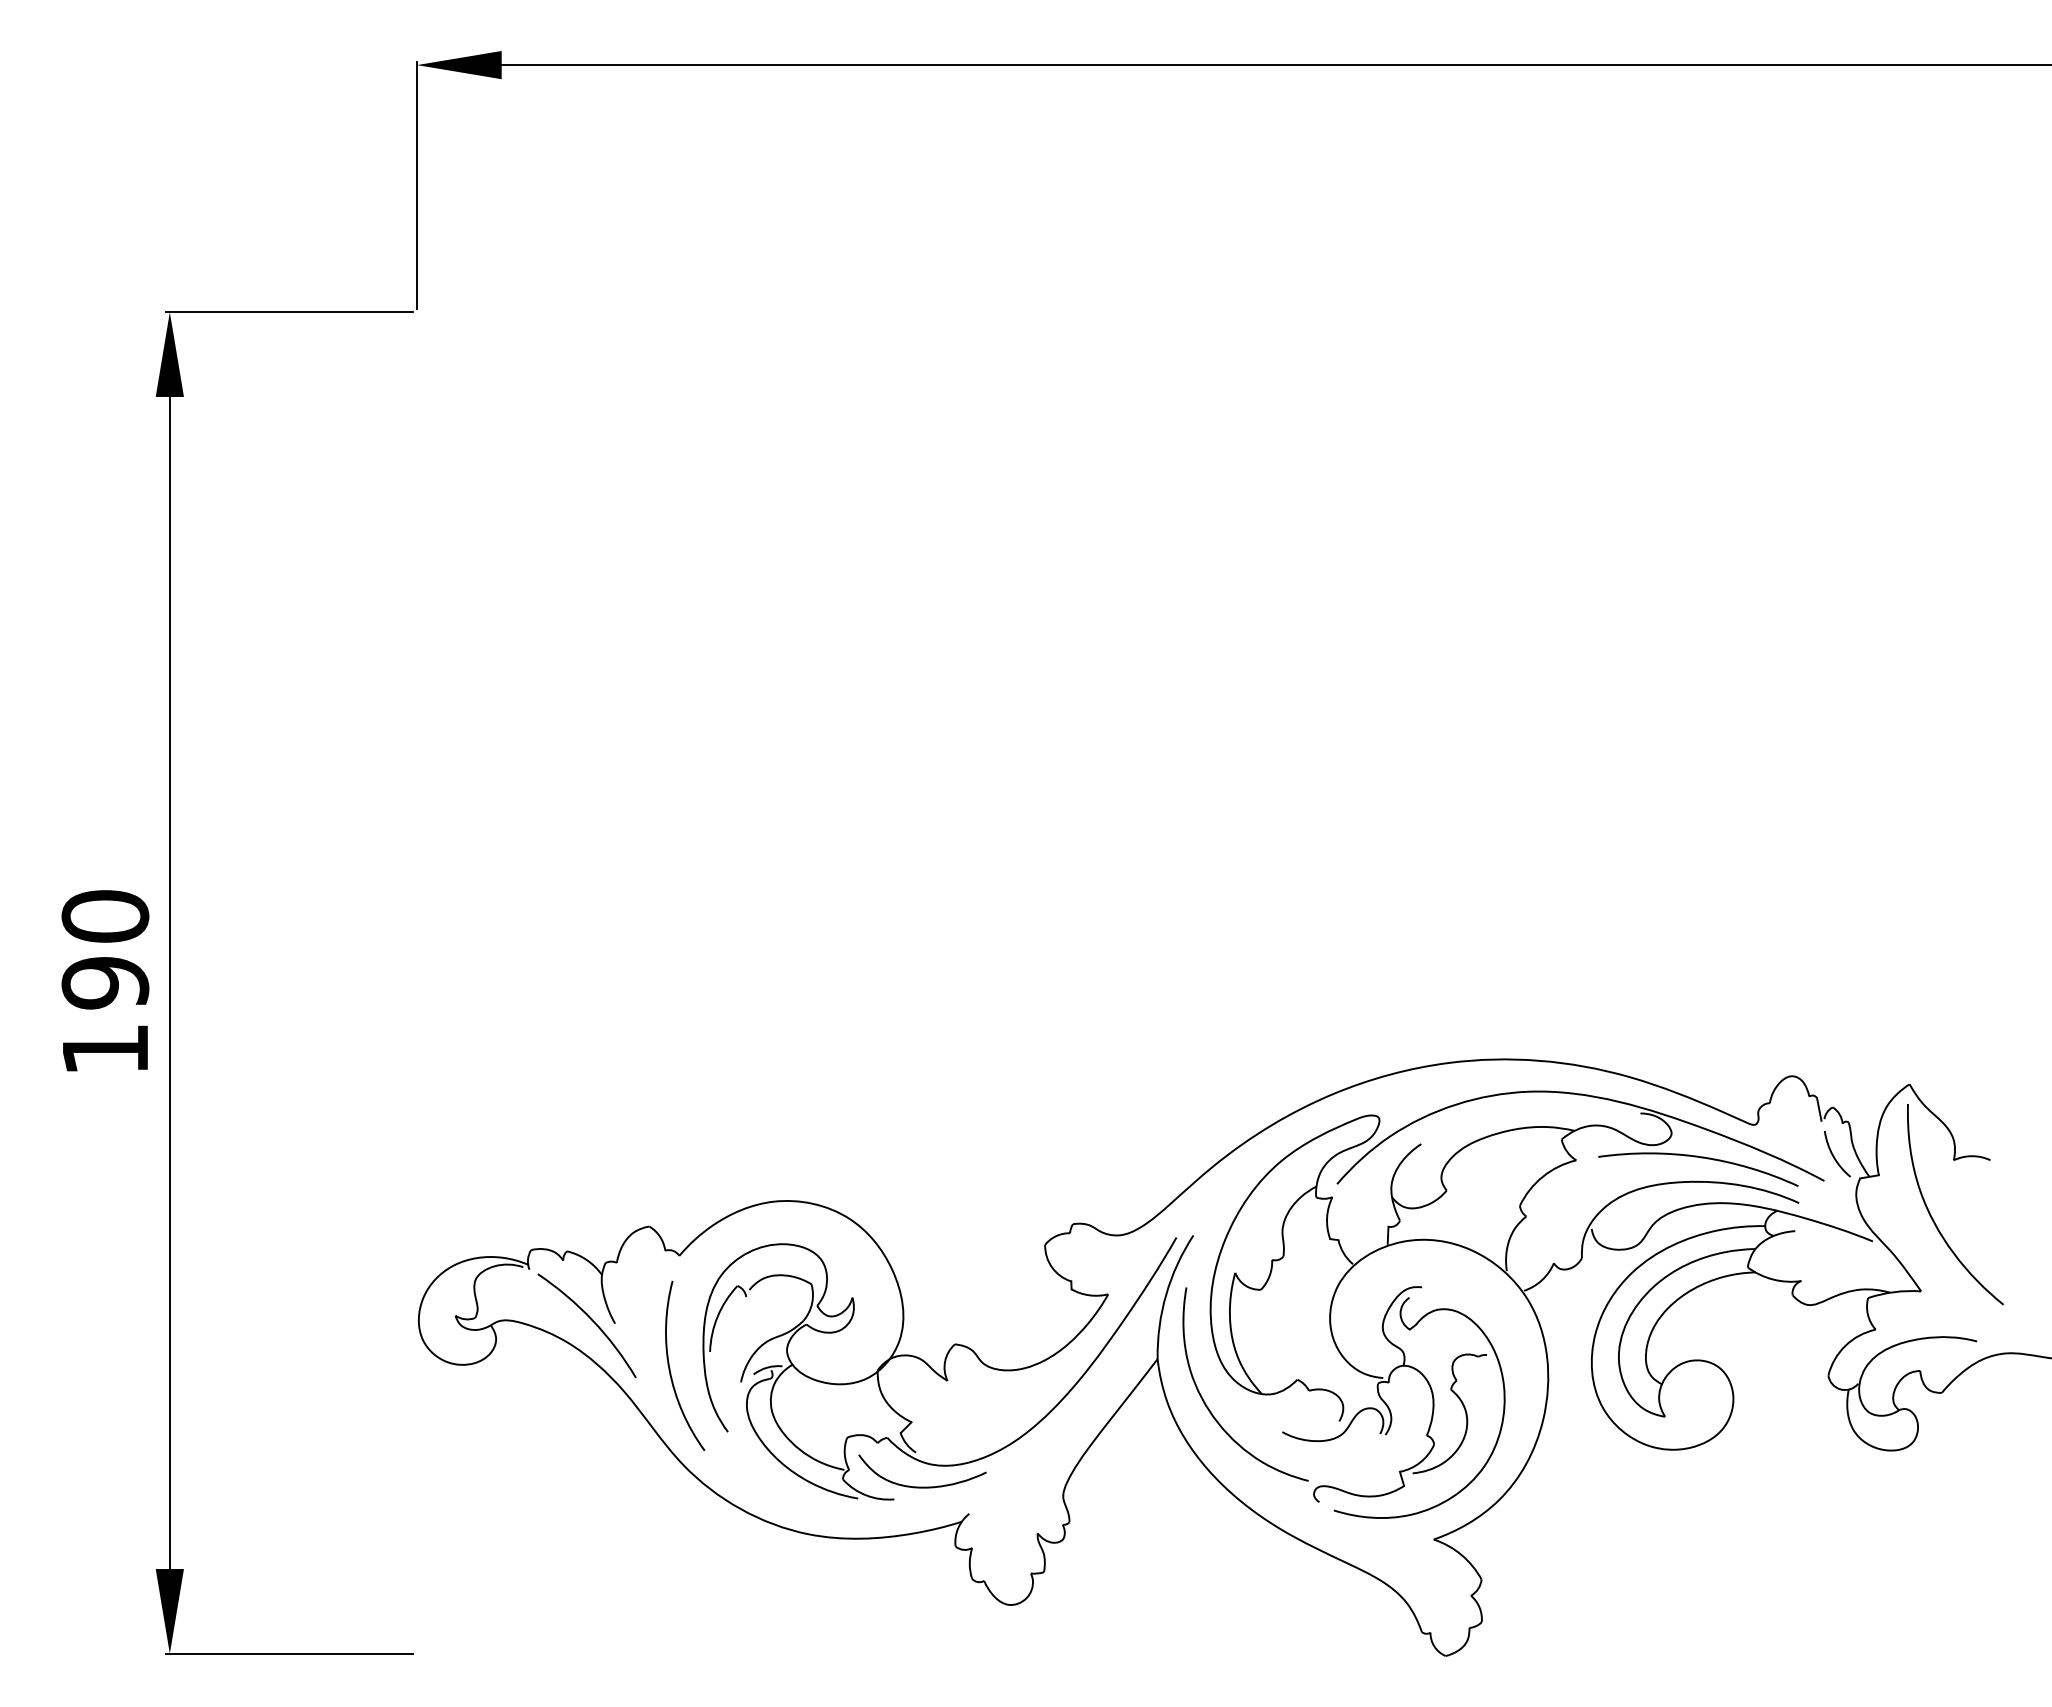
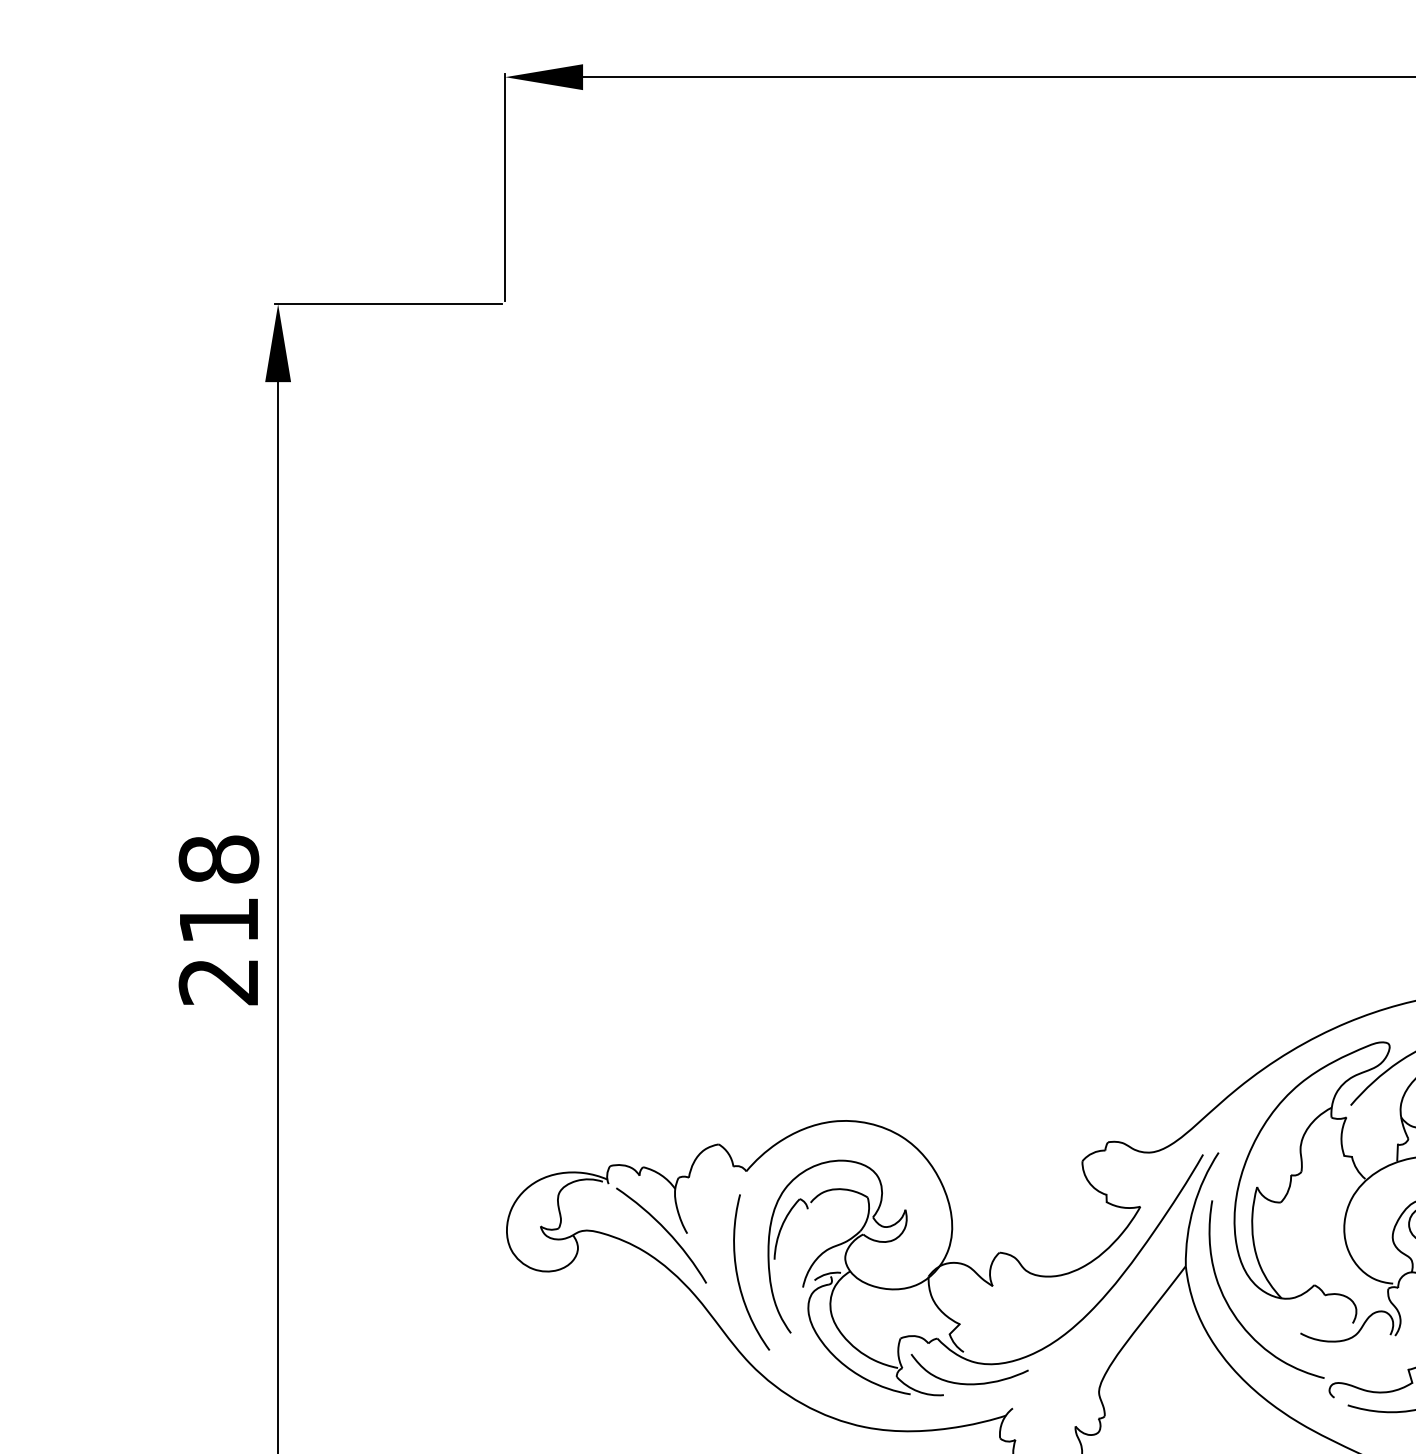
text: (105, 982) -> (219, 920), 190 -> 218

